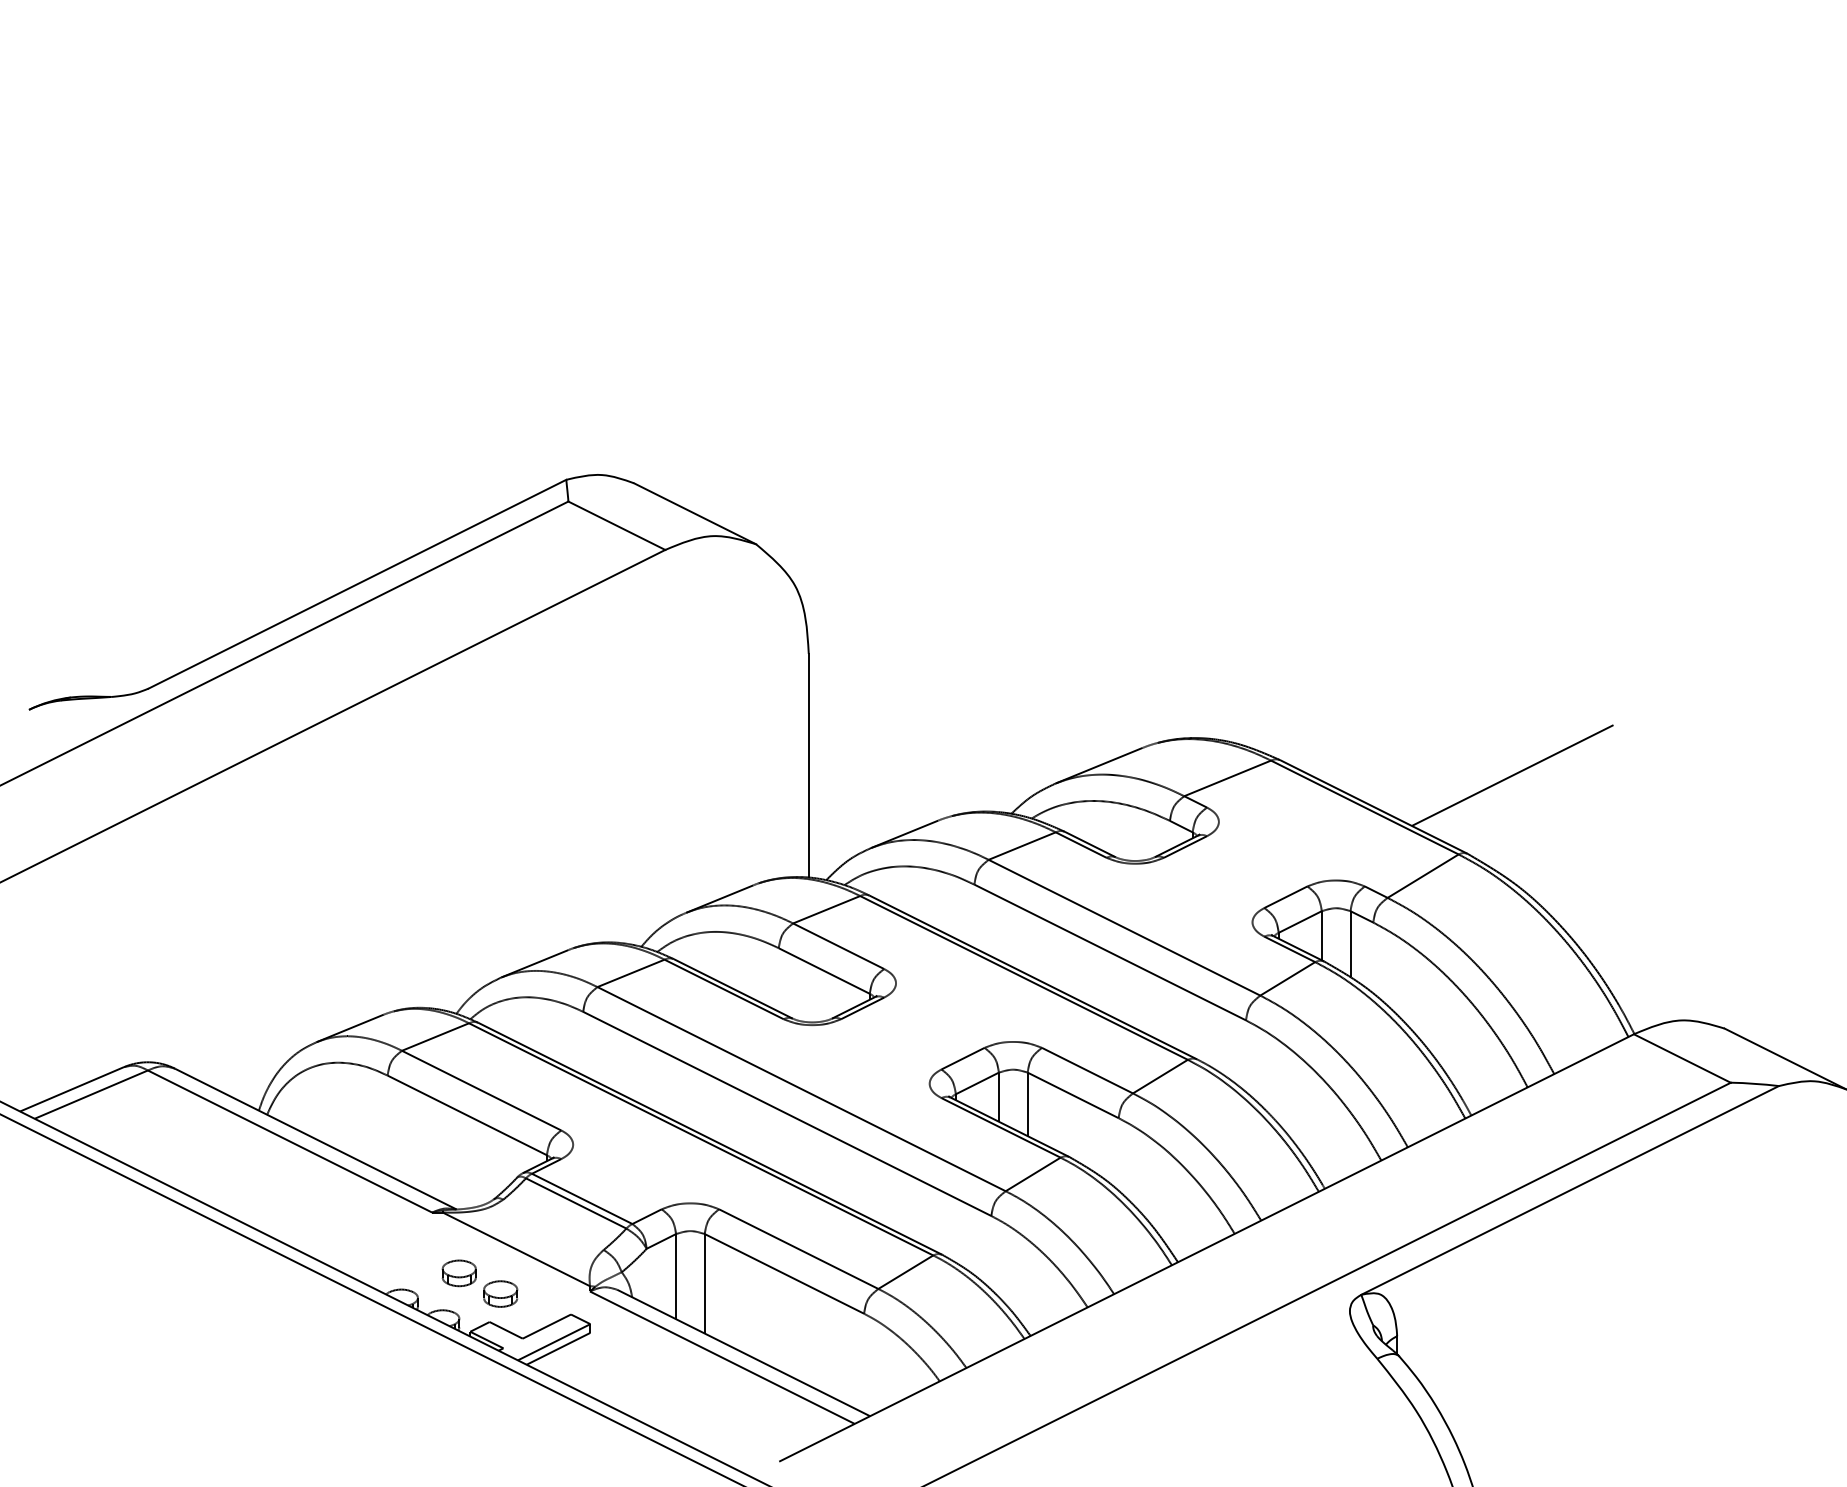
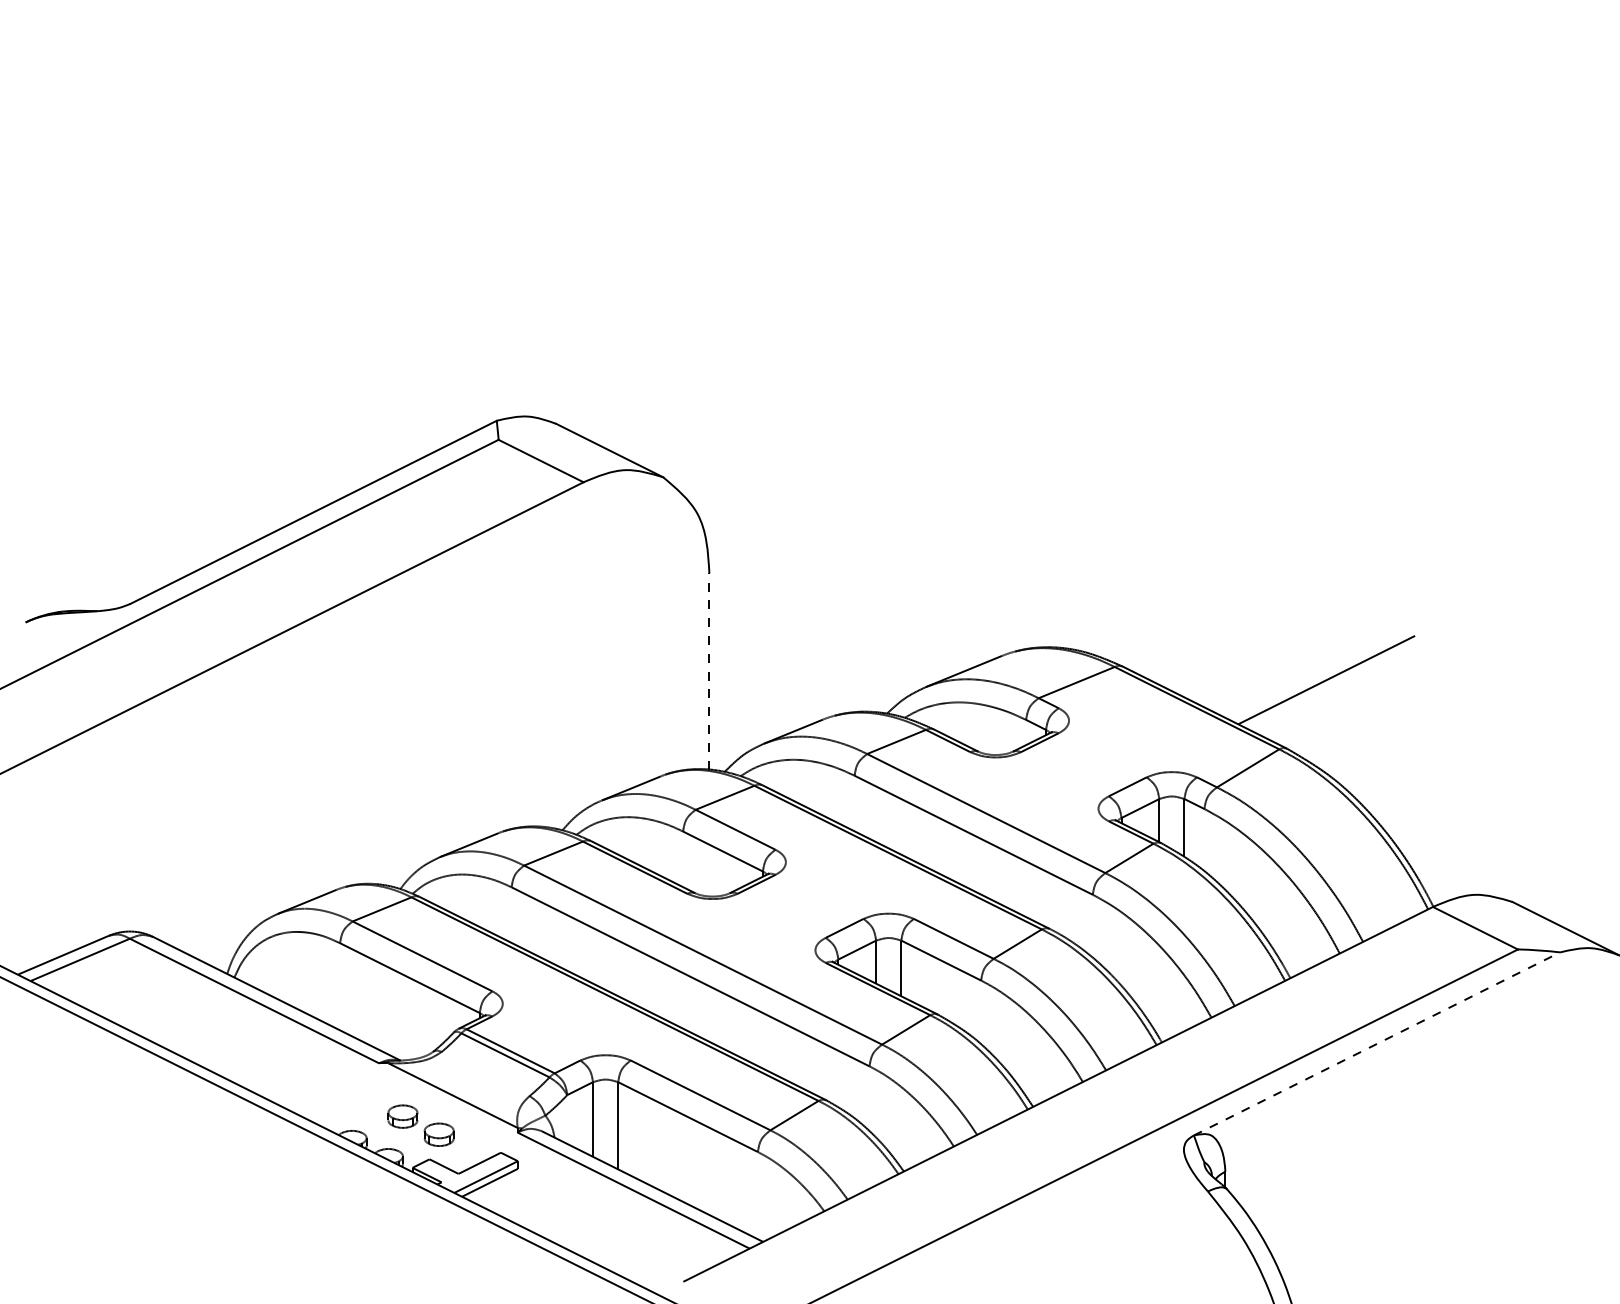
line: (808, 765) -> (709, 671), solid -> dashed
line: (1570, 1190) -> (1377, 1043), solid -> dashed

